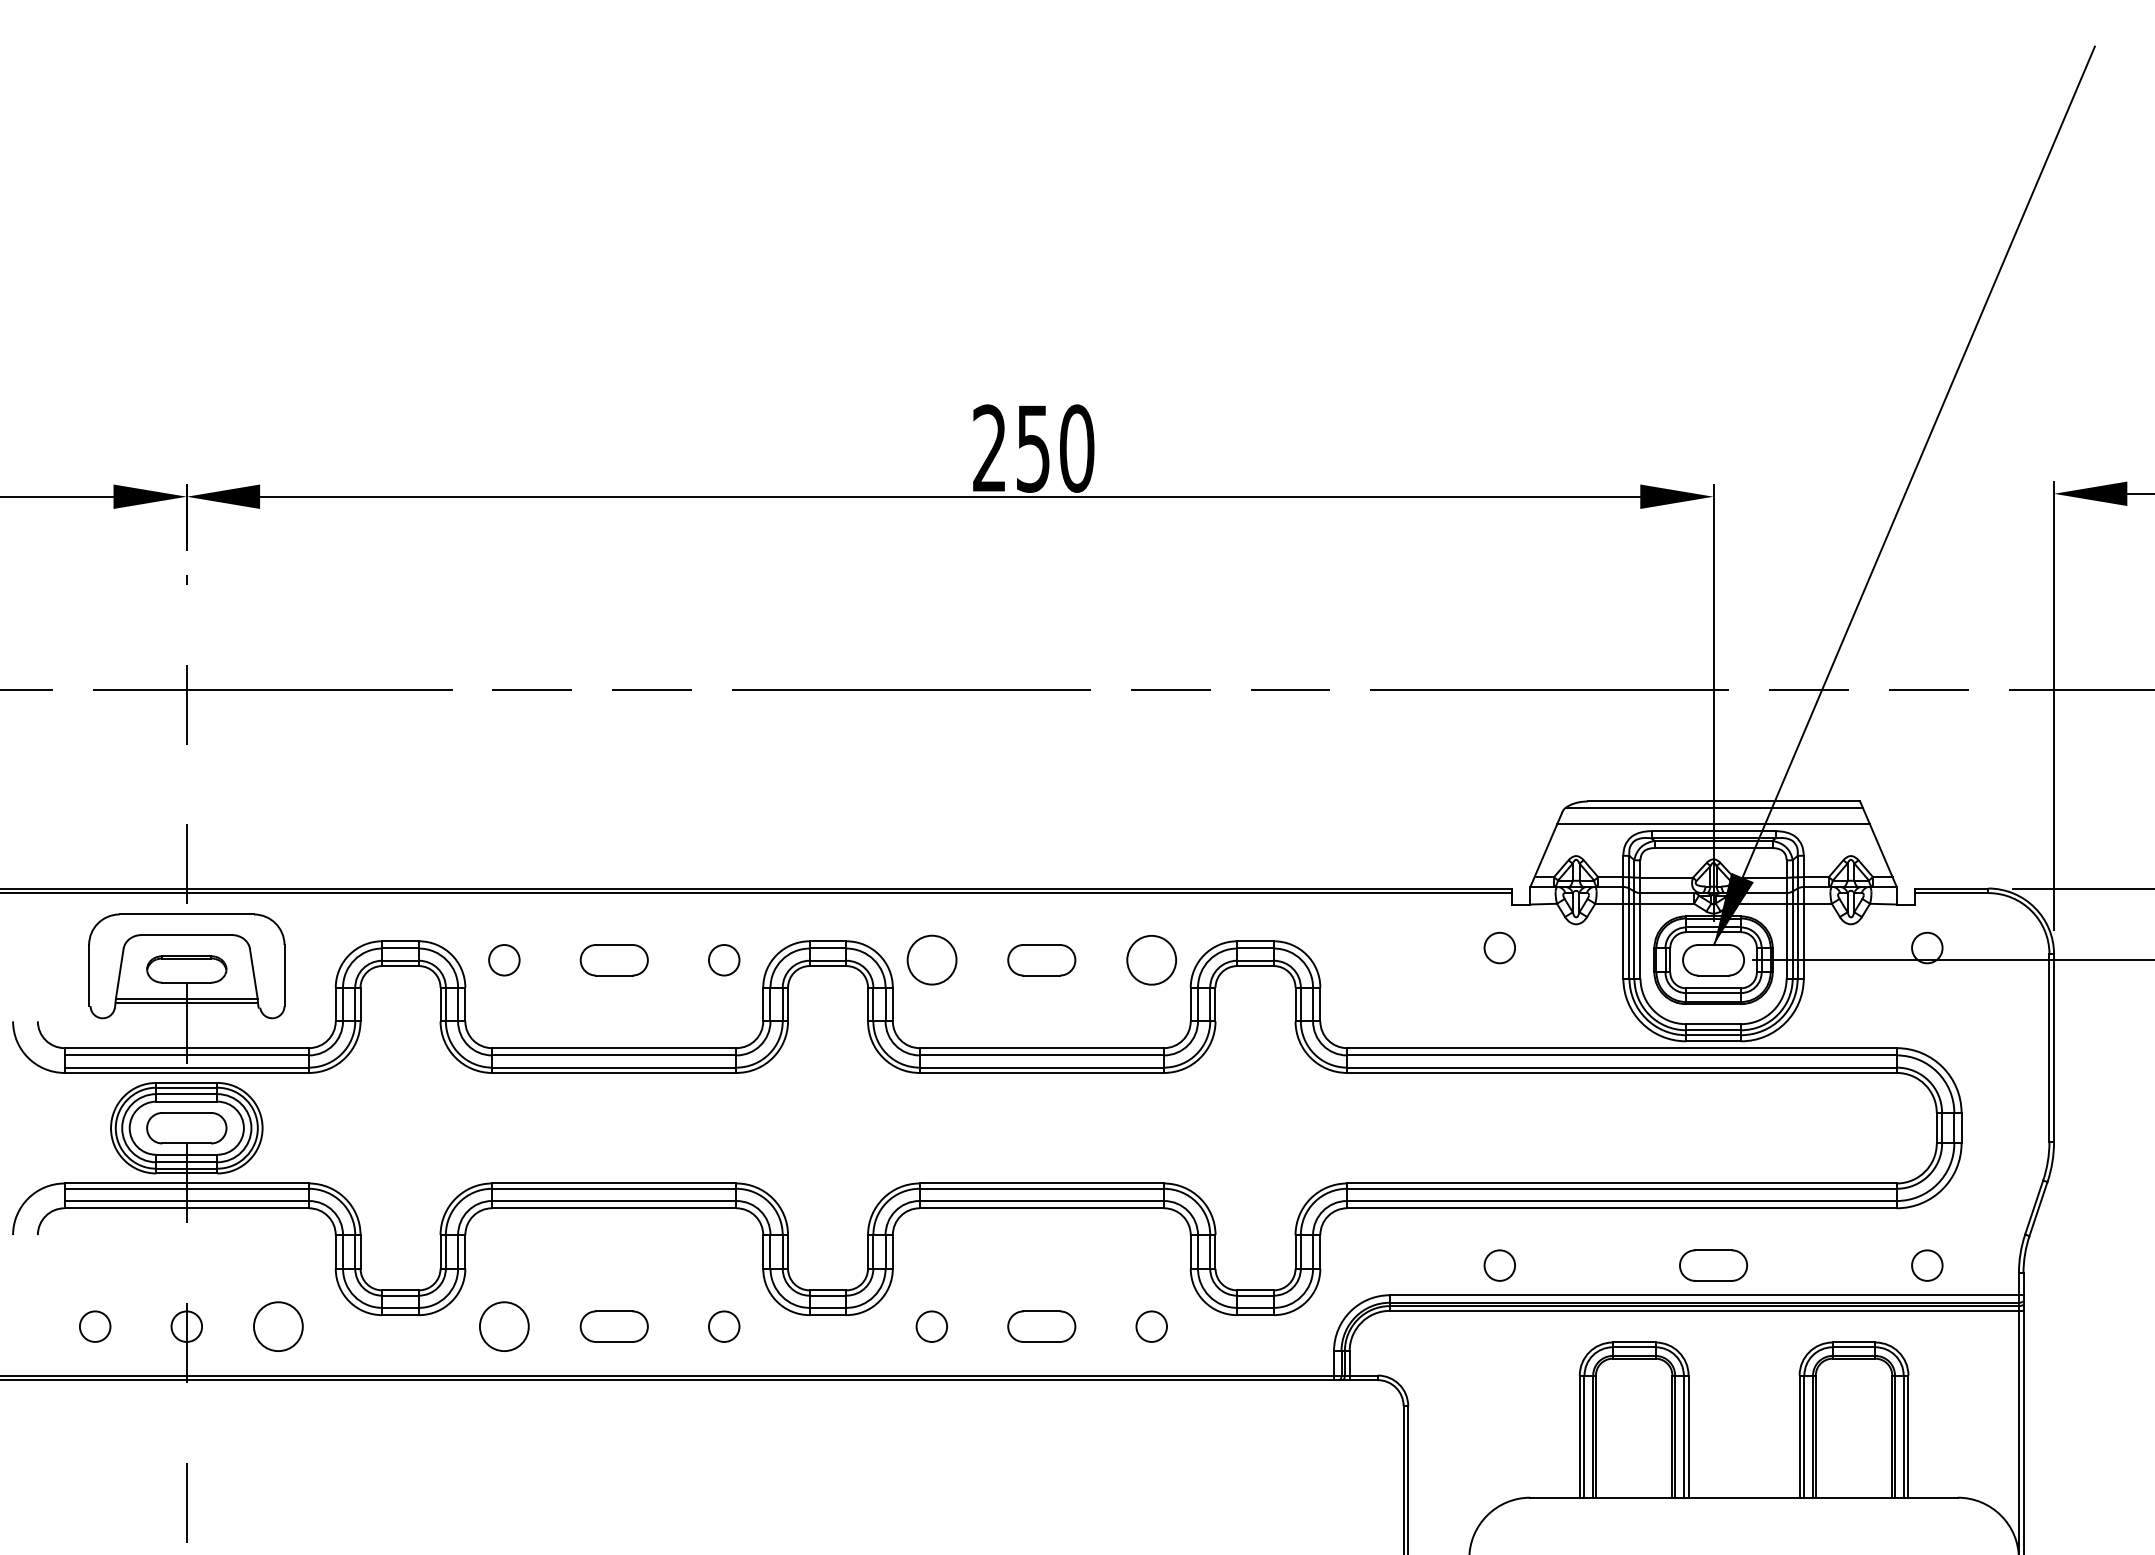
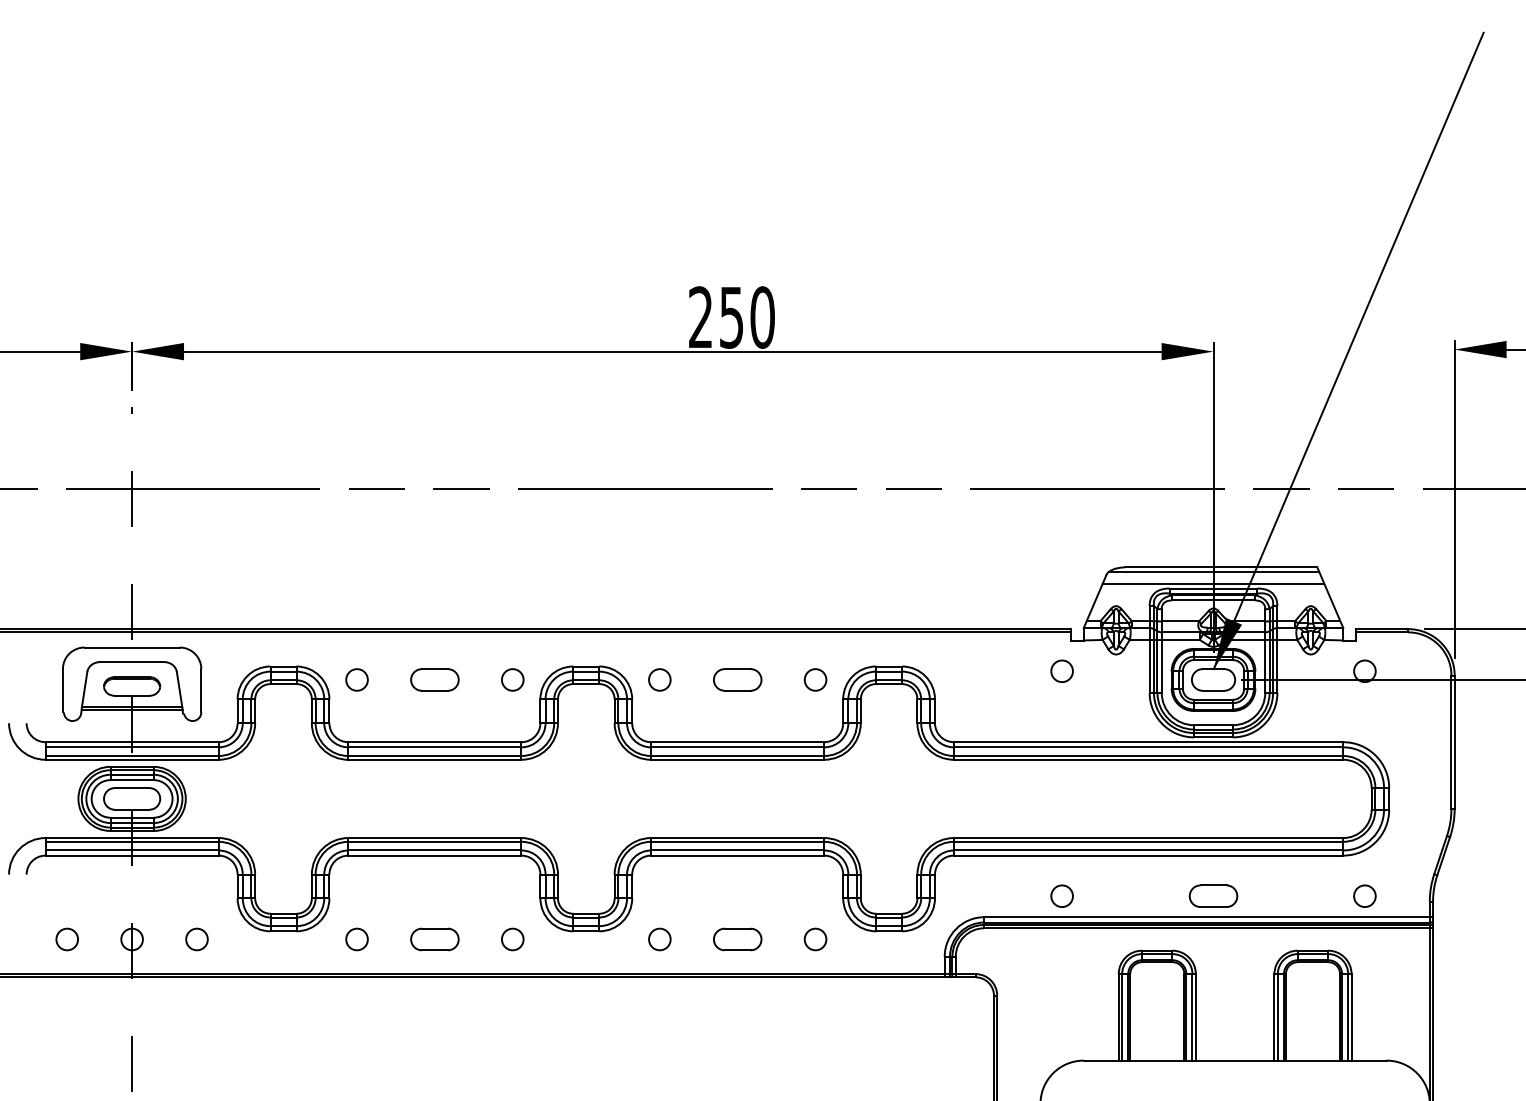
circle: (931, 960) -> (659, 680), size x0.62
circle: (1151, 960) -> (815, 680), size x0.62
circle: (278, 1326) -> (197, 939), size x0.62
circle: (504, 1326) -> (357, 939), size x0.62

